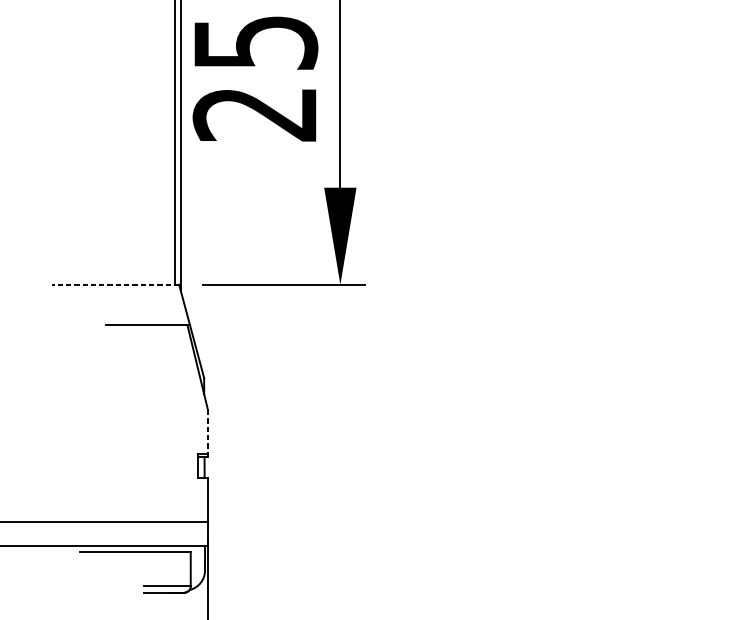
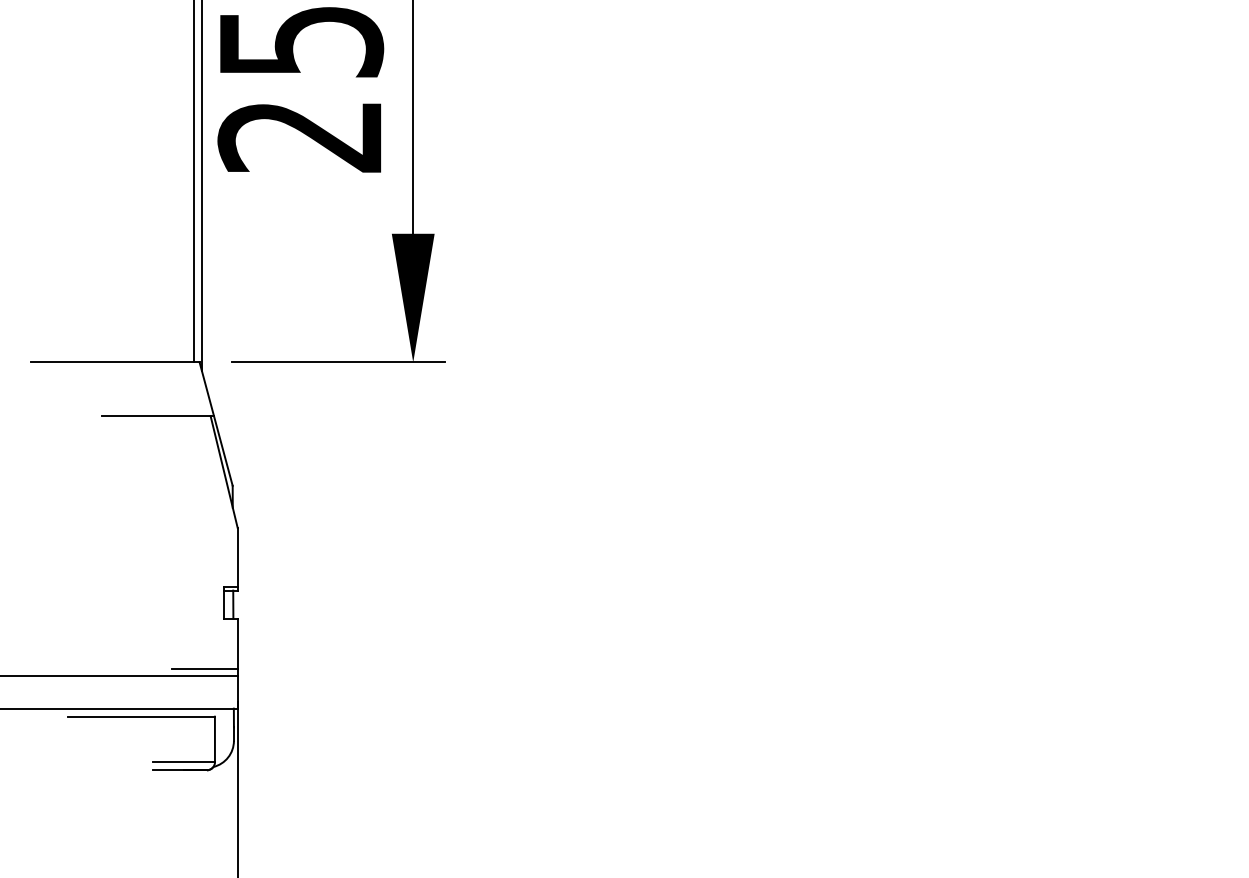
line: (115, 284) -> (115, 362), dashed -> solid
line: (207, 432) -> (237, 558), dashed -> solid
line: (182, 516) -> (204, 669), added

